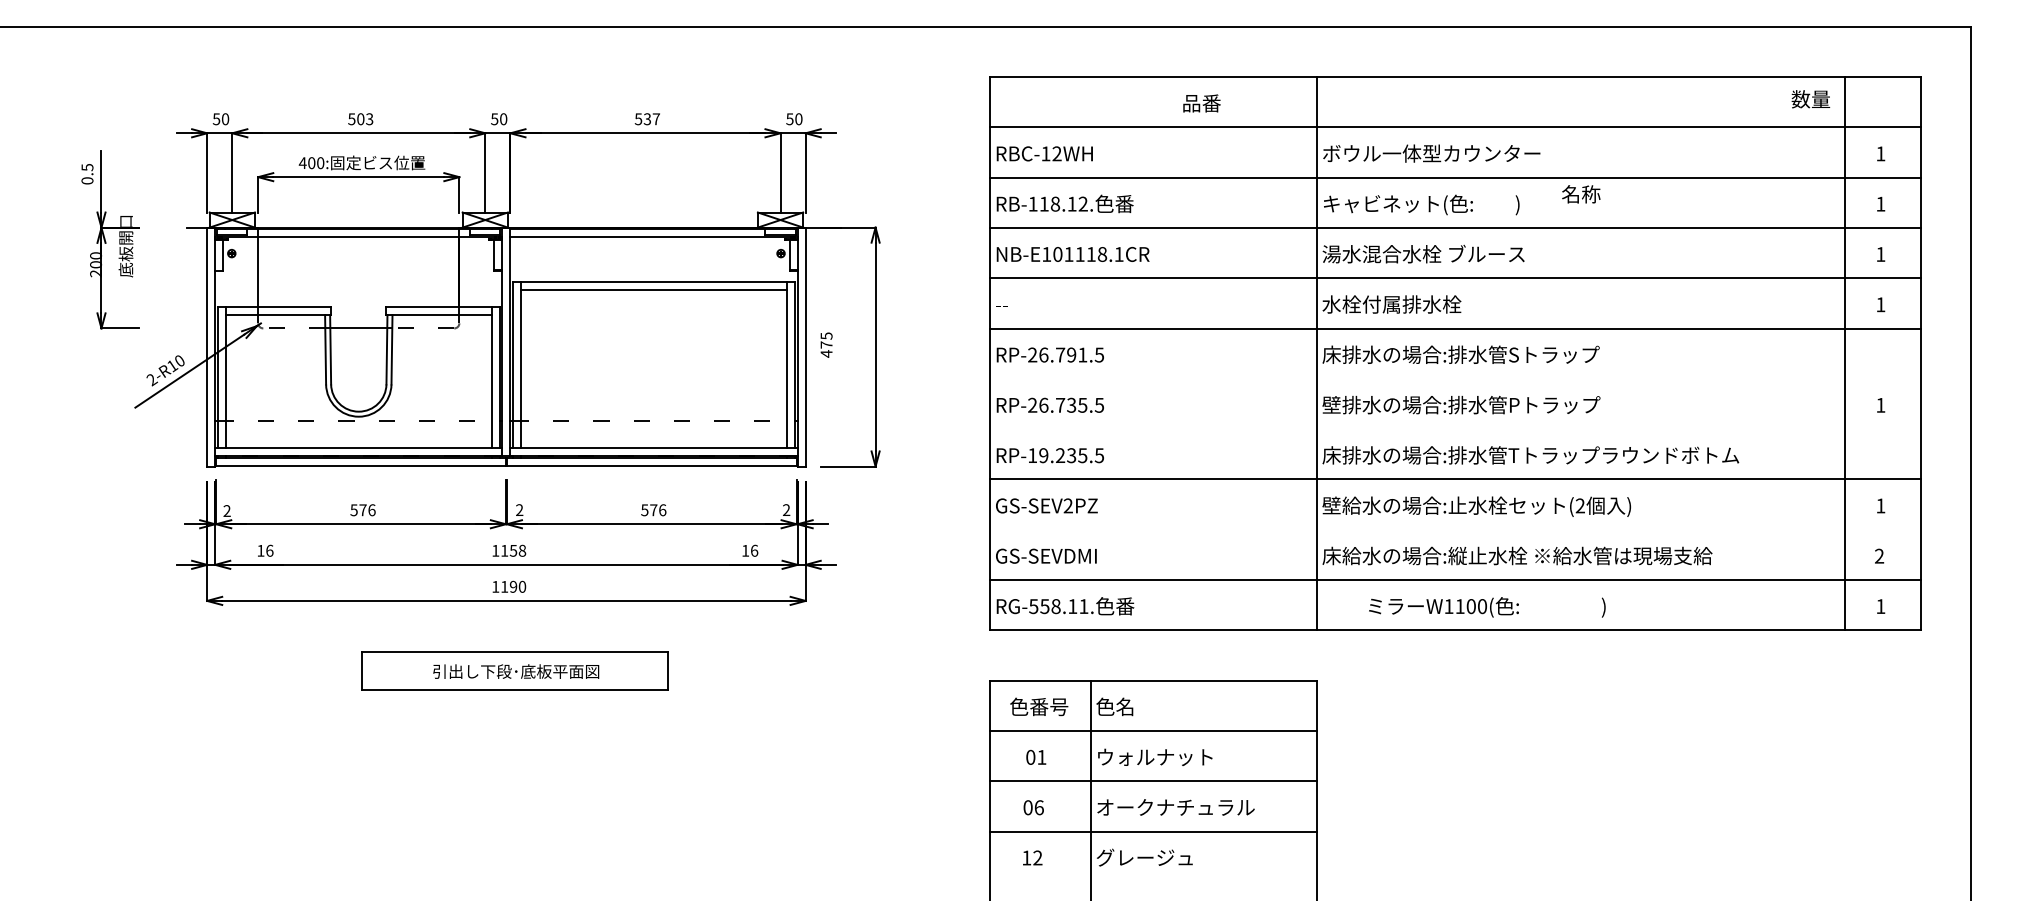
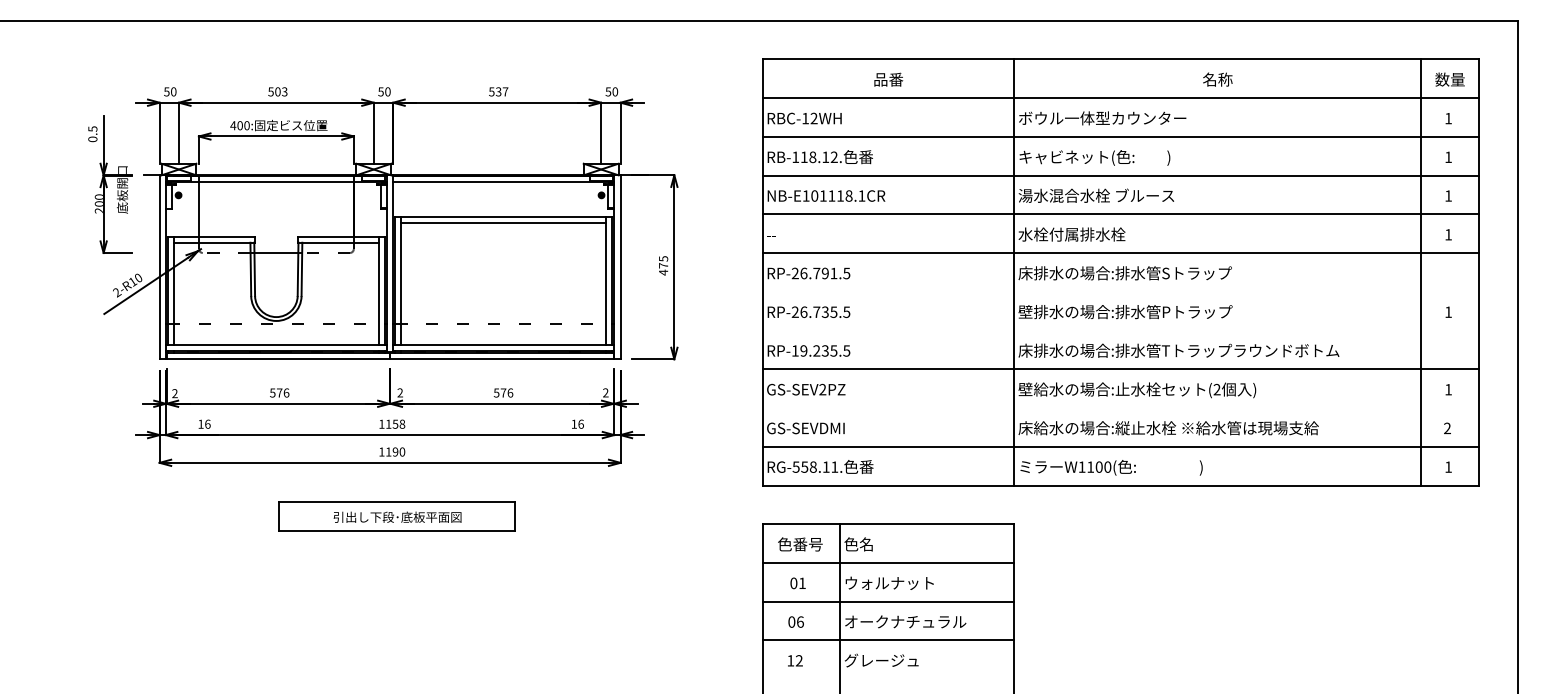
text: (1810, 99) -> (1449, 79), moved
text: (1201, 103) -> (888, 79), moved
text: (1581, 194) -> (1217, 79), moved
part: (110, 239) -> (110, 184), moved
text: (826, 344) -> (663, 265), moved
text: (1487, 607) -> (1111, 467), moved

